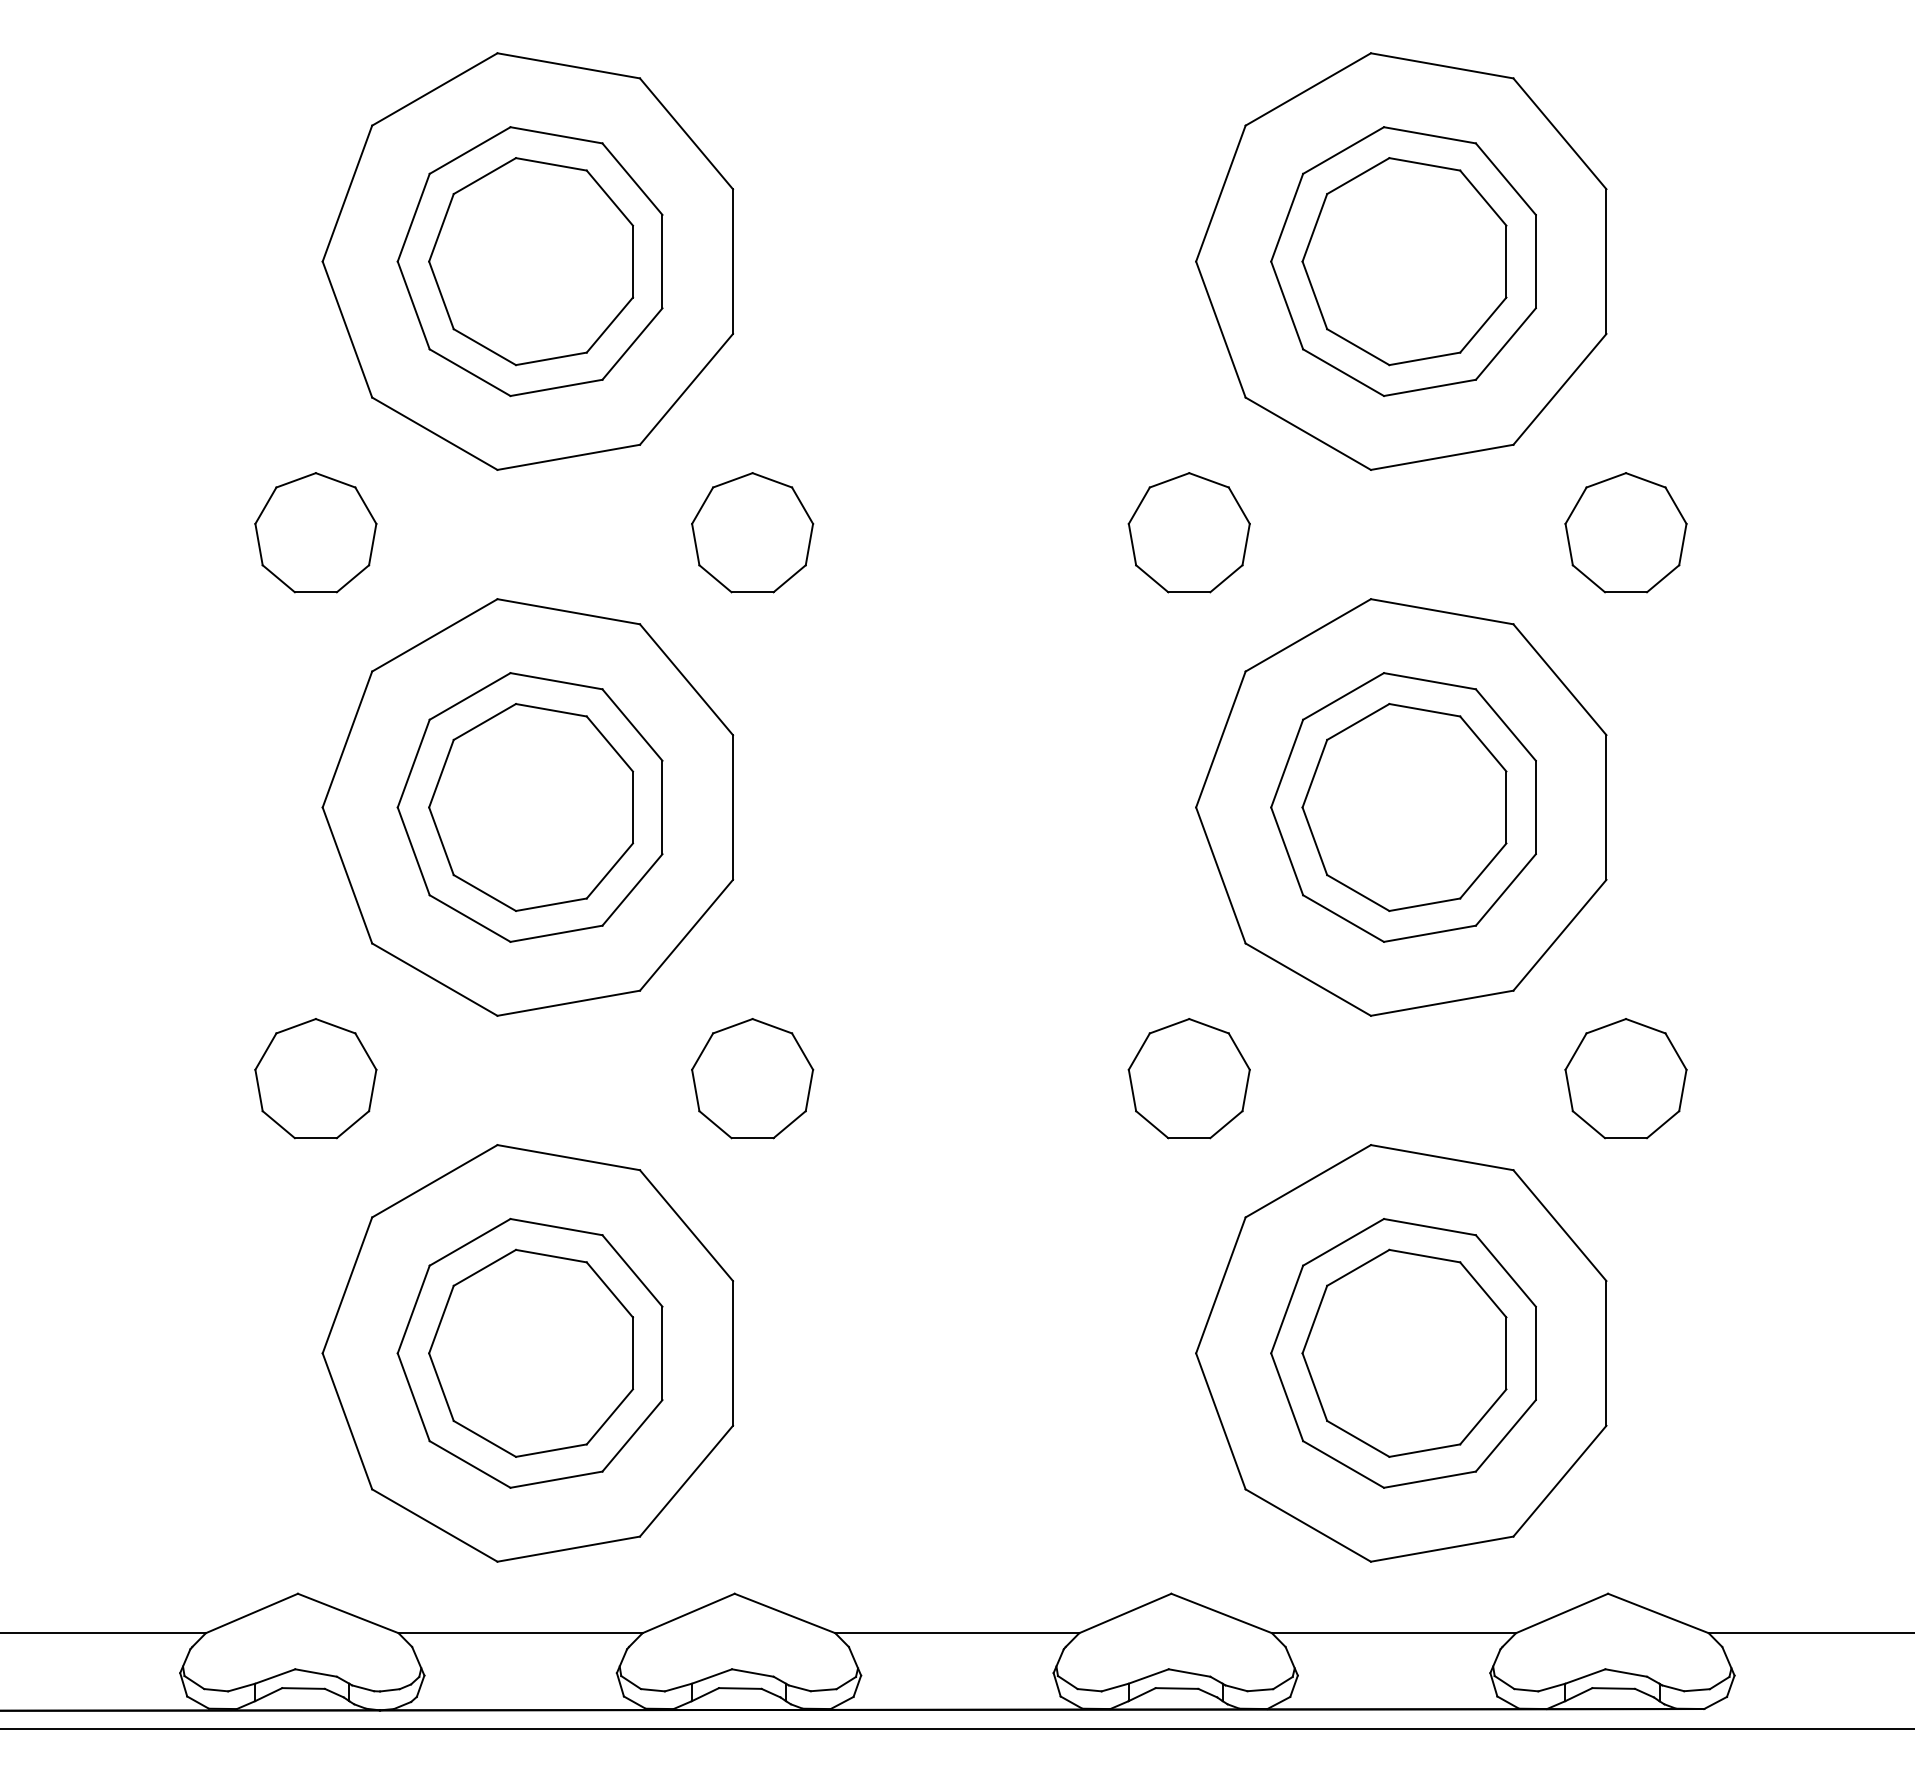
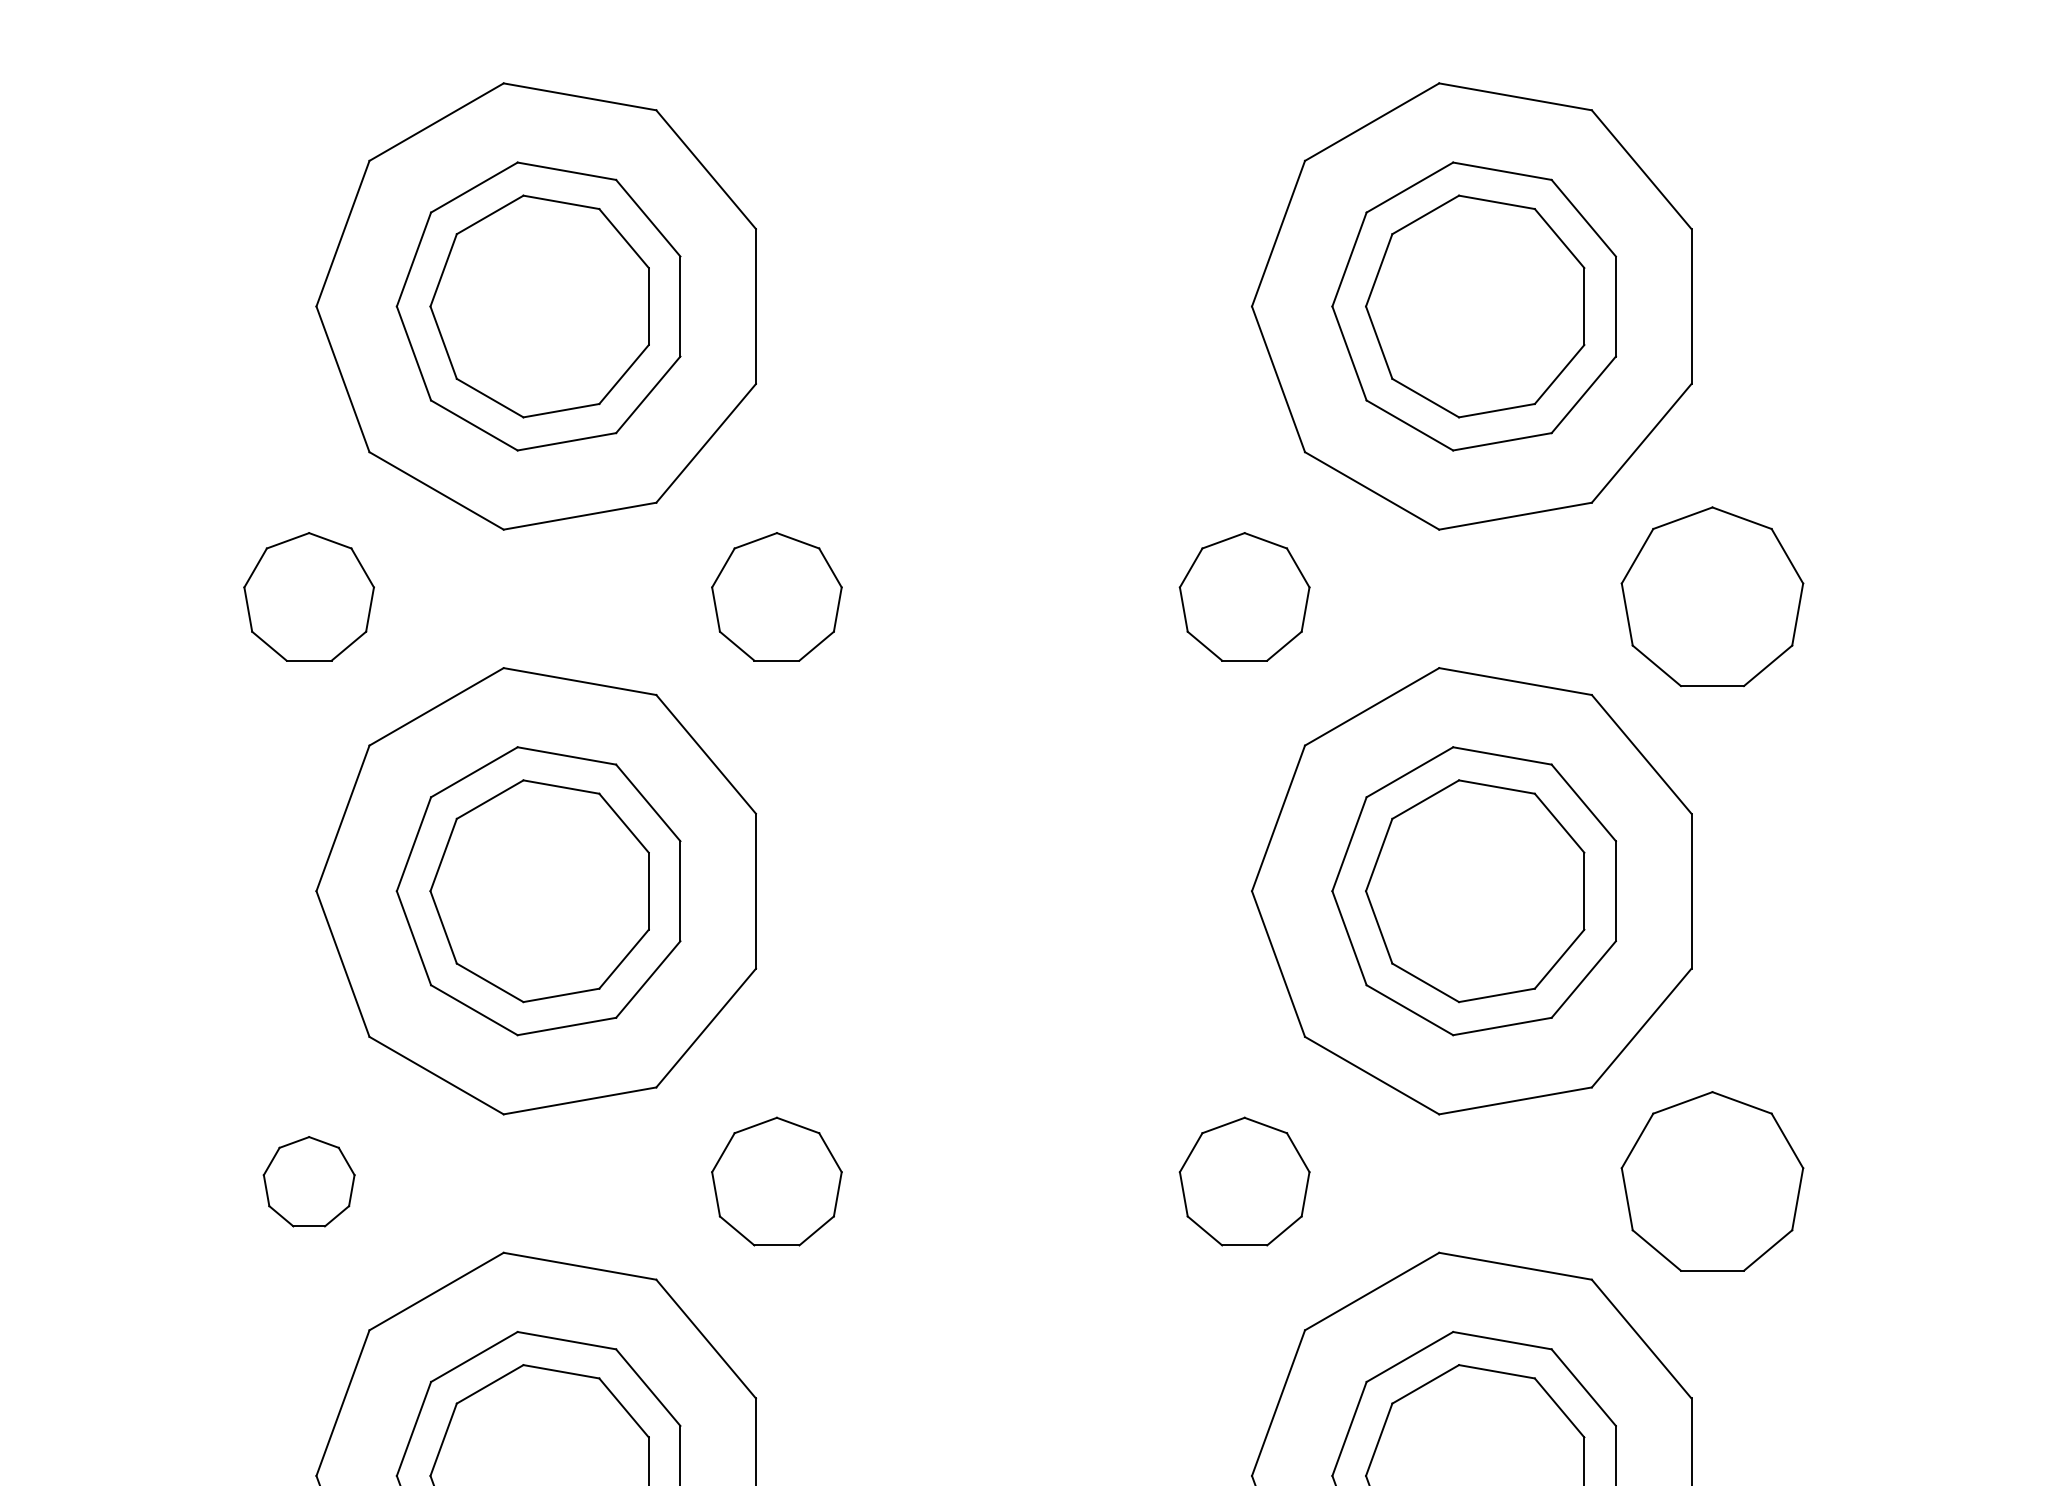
part: (1625, 532) -> (1711, 596), size x1.4
part: (315, 1078) -> (308, 1181), size x0.7
part: (1625, 1078) -> (1711, 1181), size x1.4

